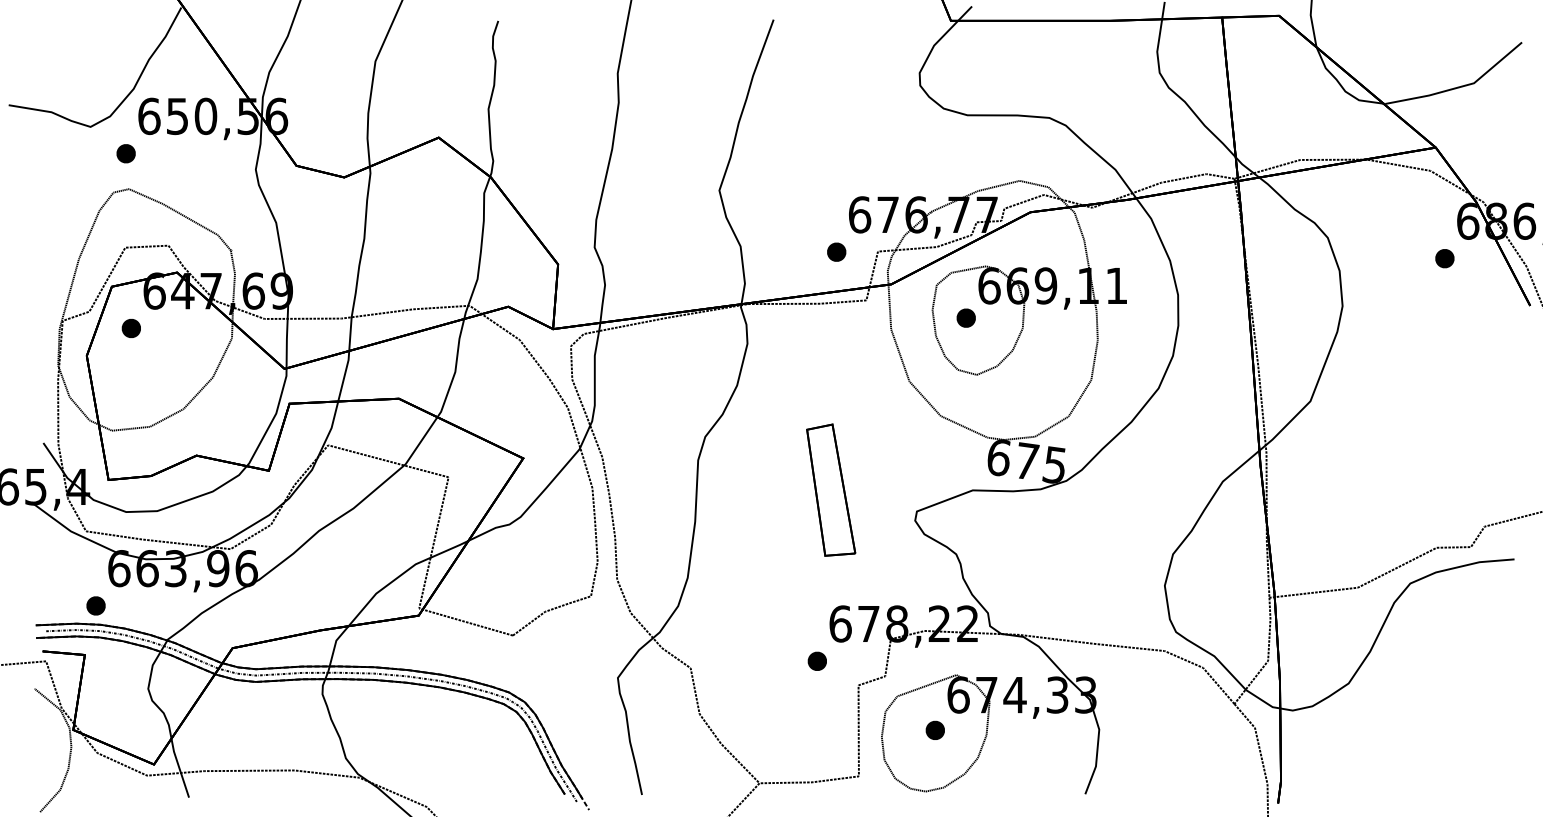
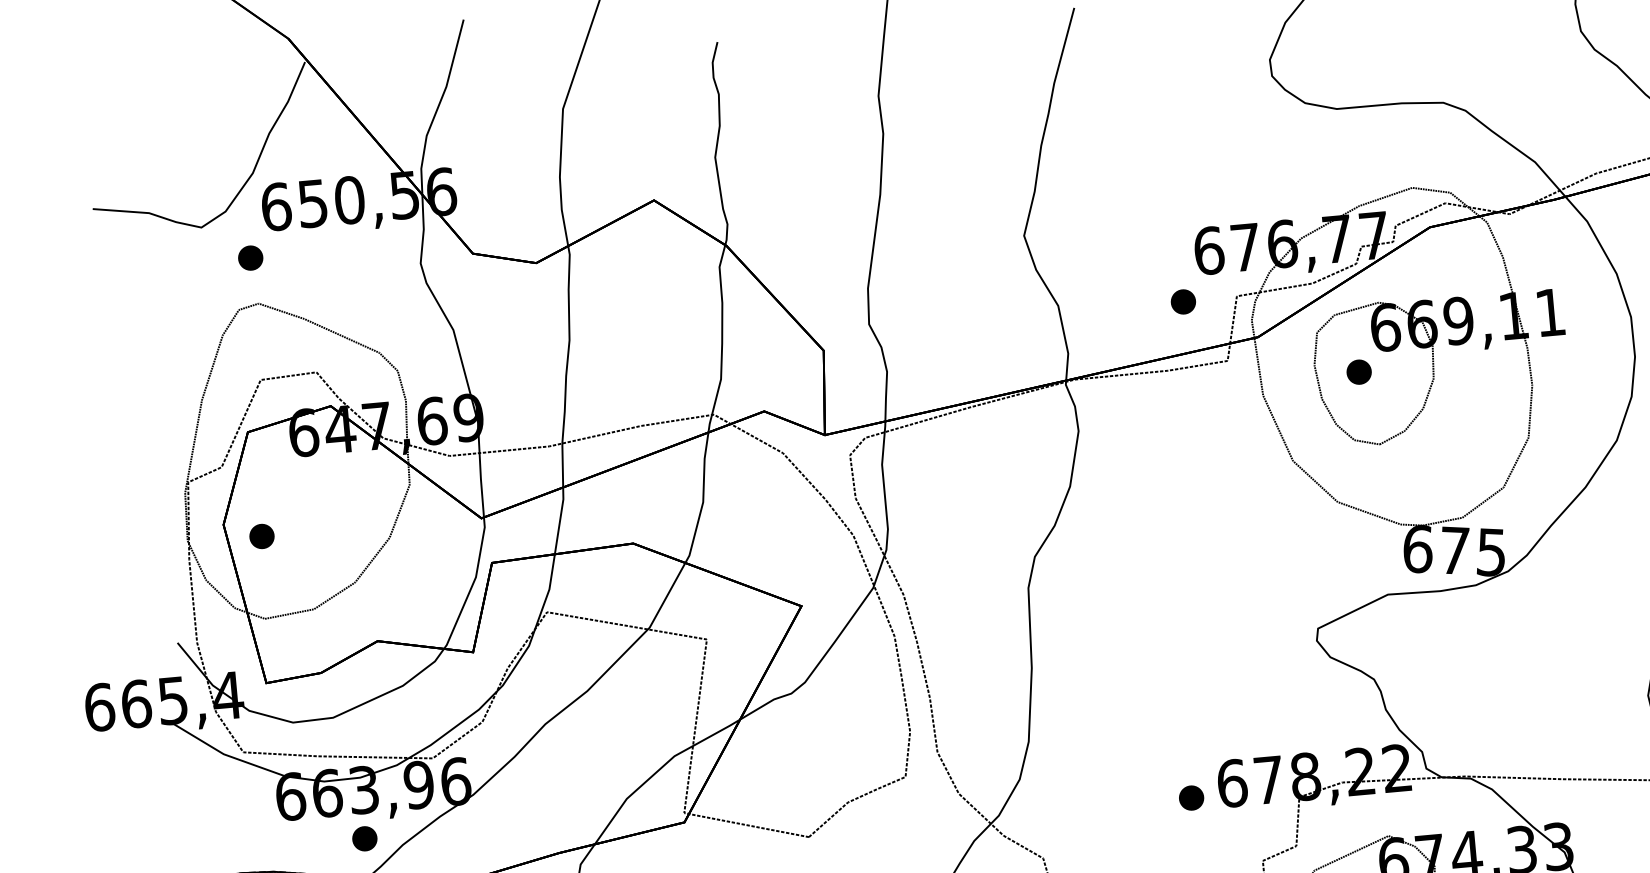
part: (130, 328) -> (260, 536), moved
part: (831, 489) -> (1204, 610), removed
part: (95, 605) -> (364, 838), moved
part: (816, 660) -> (1190, 797), moved

